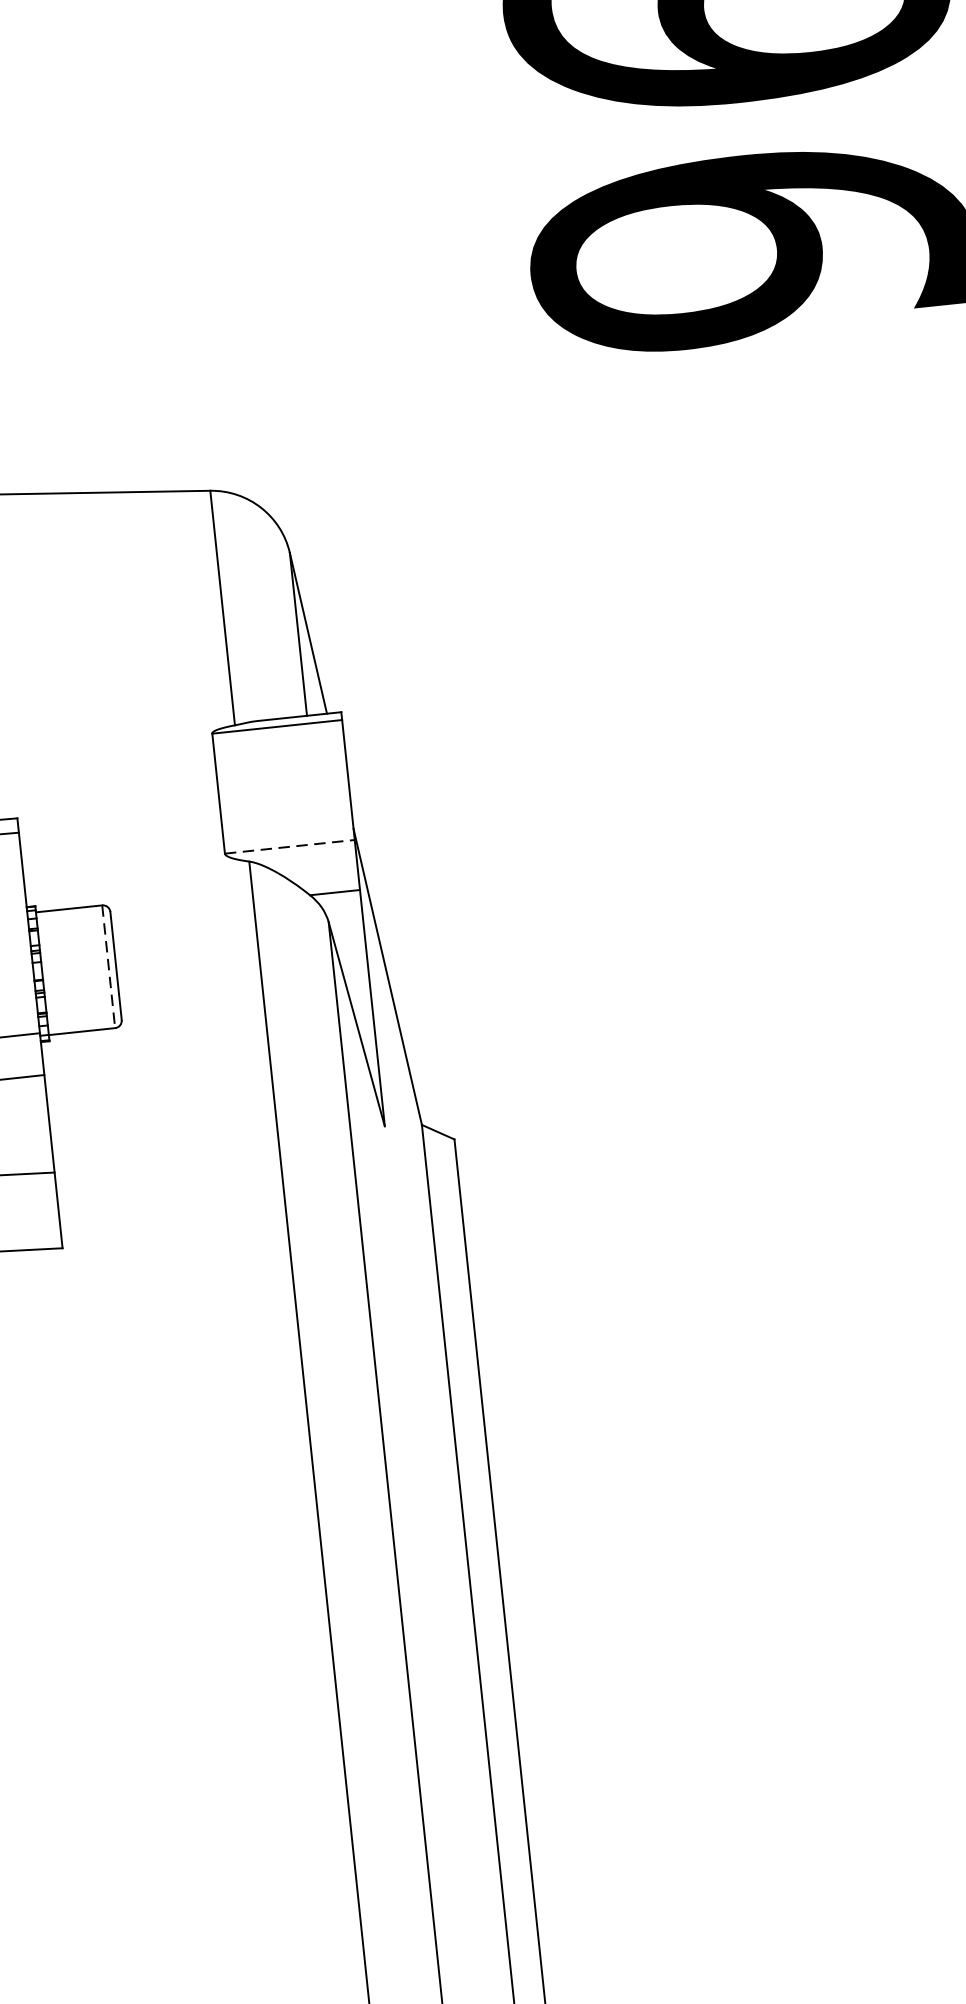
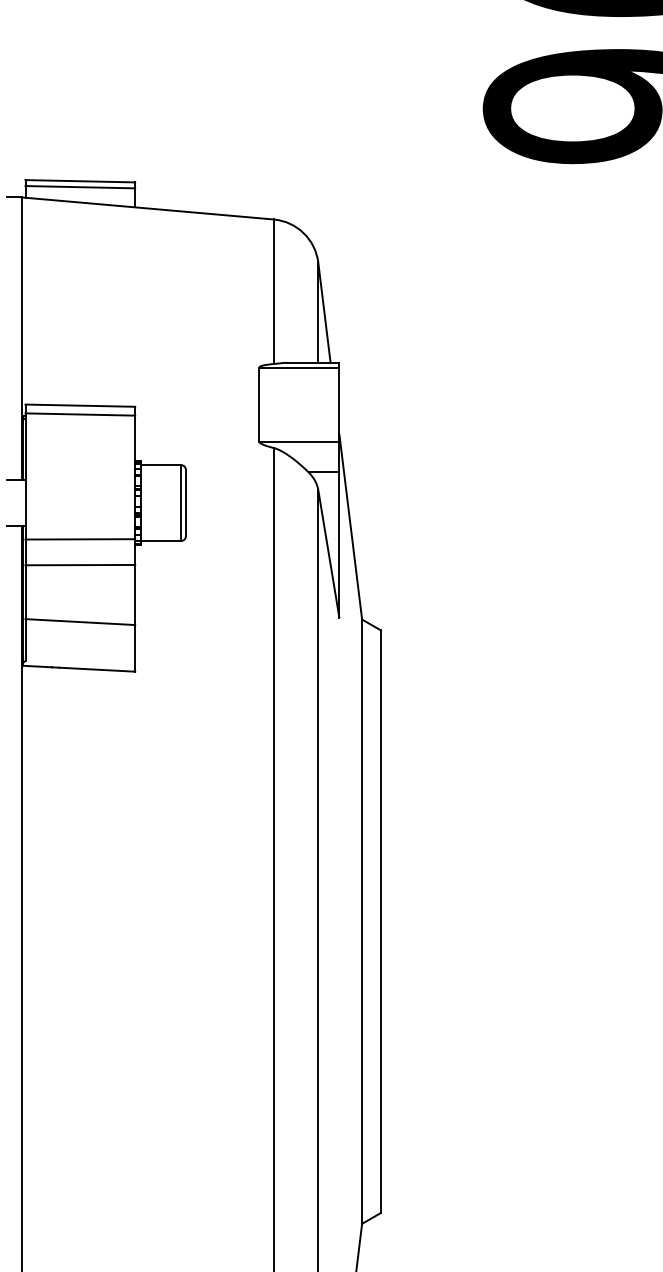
line: (289, 846) -> (299, 441), dashed -> solid
line: (109, 967) -> (181, 503), dashed -> solid

